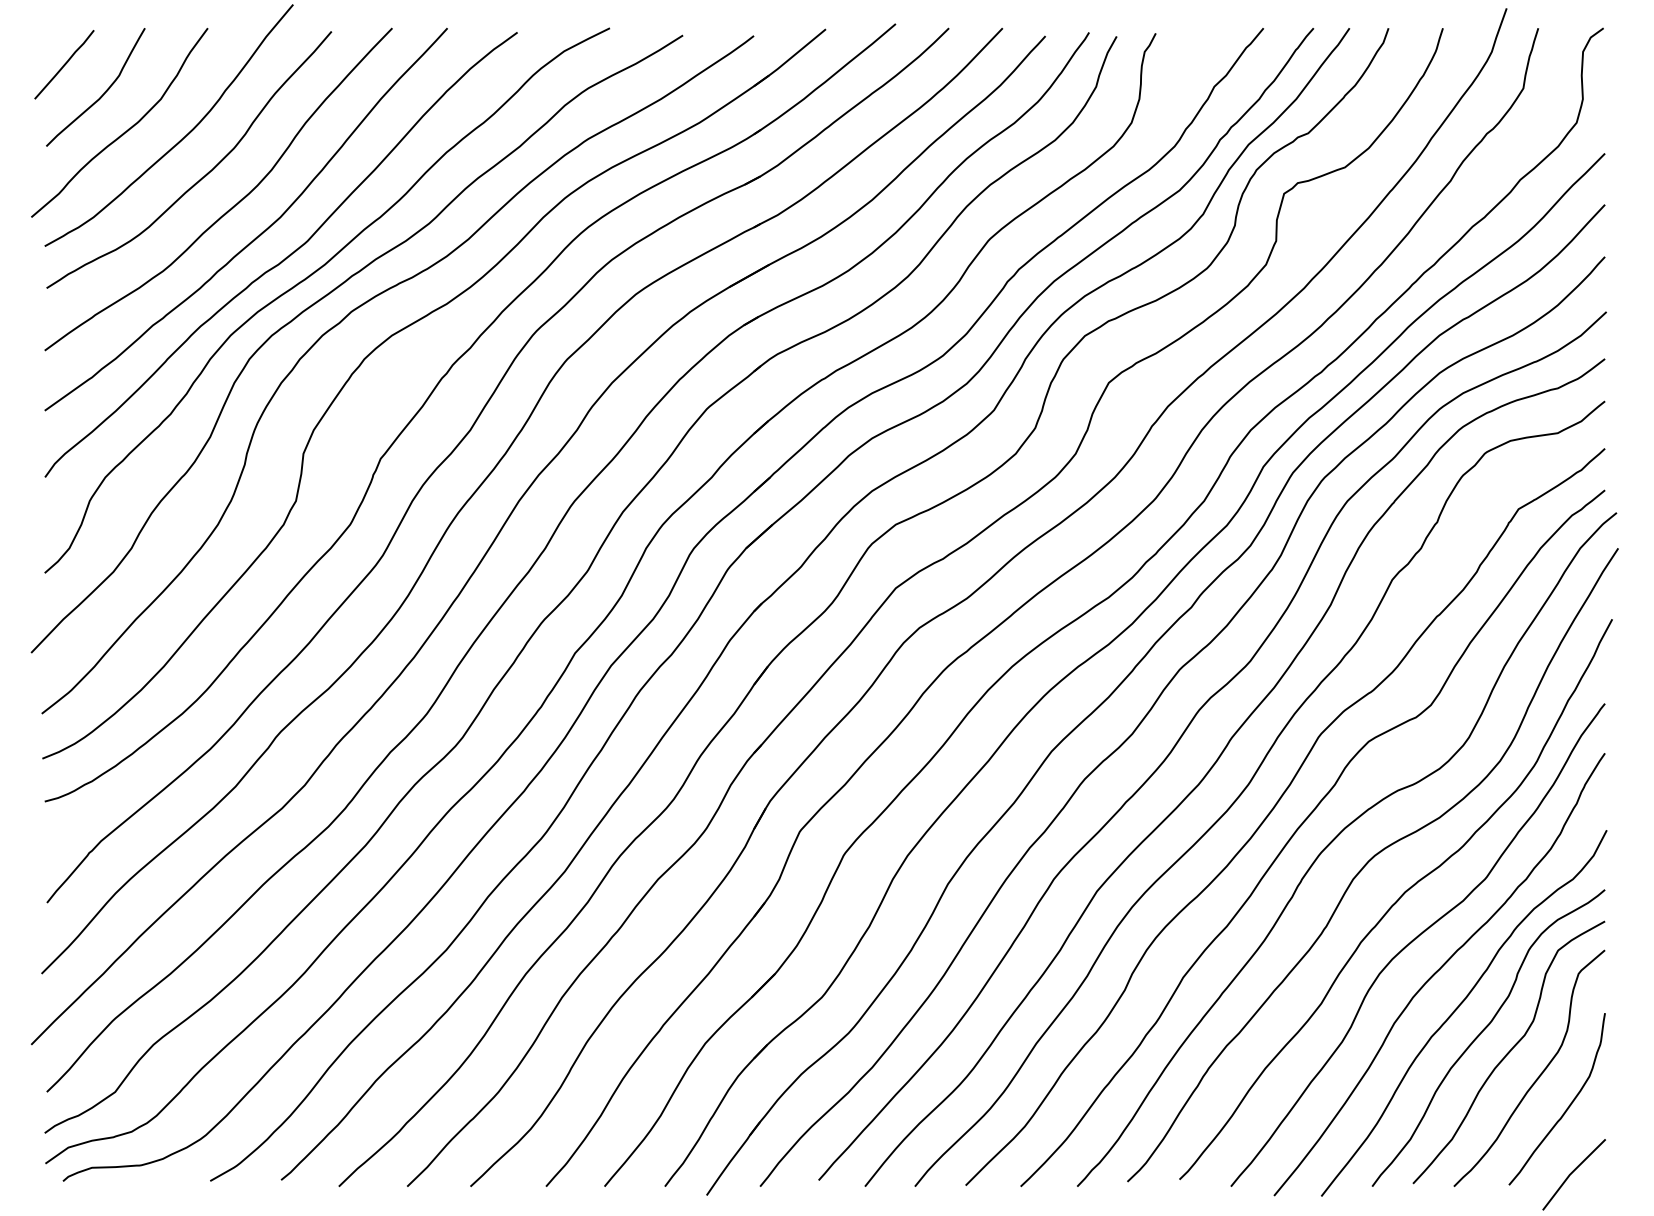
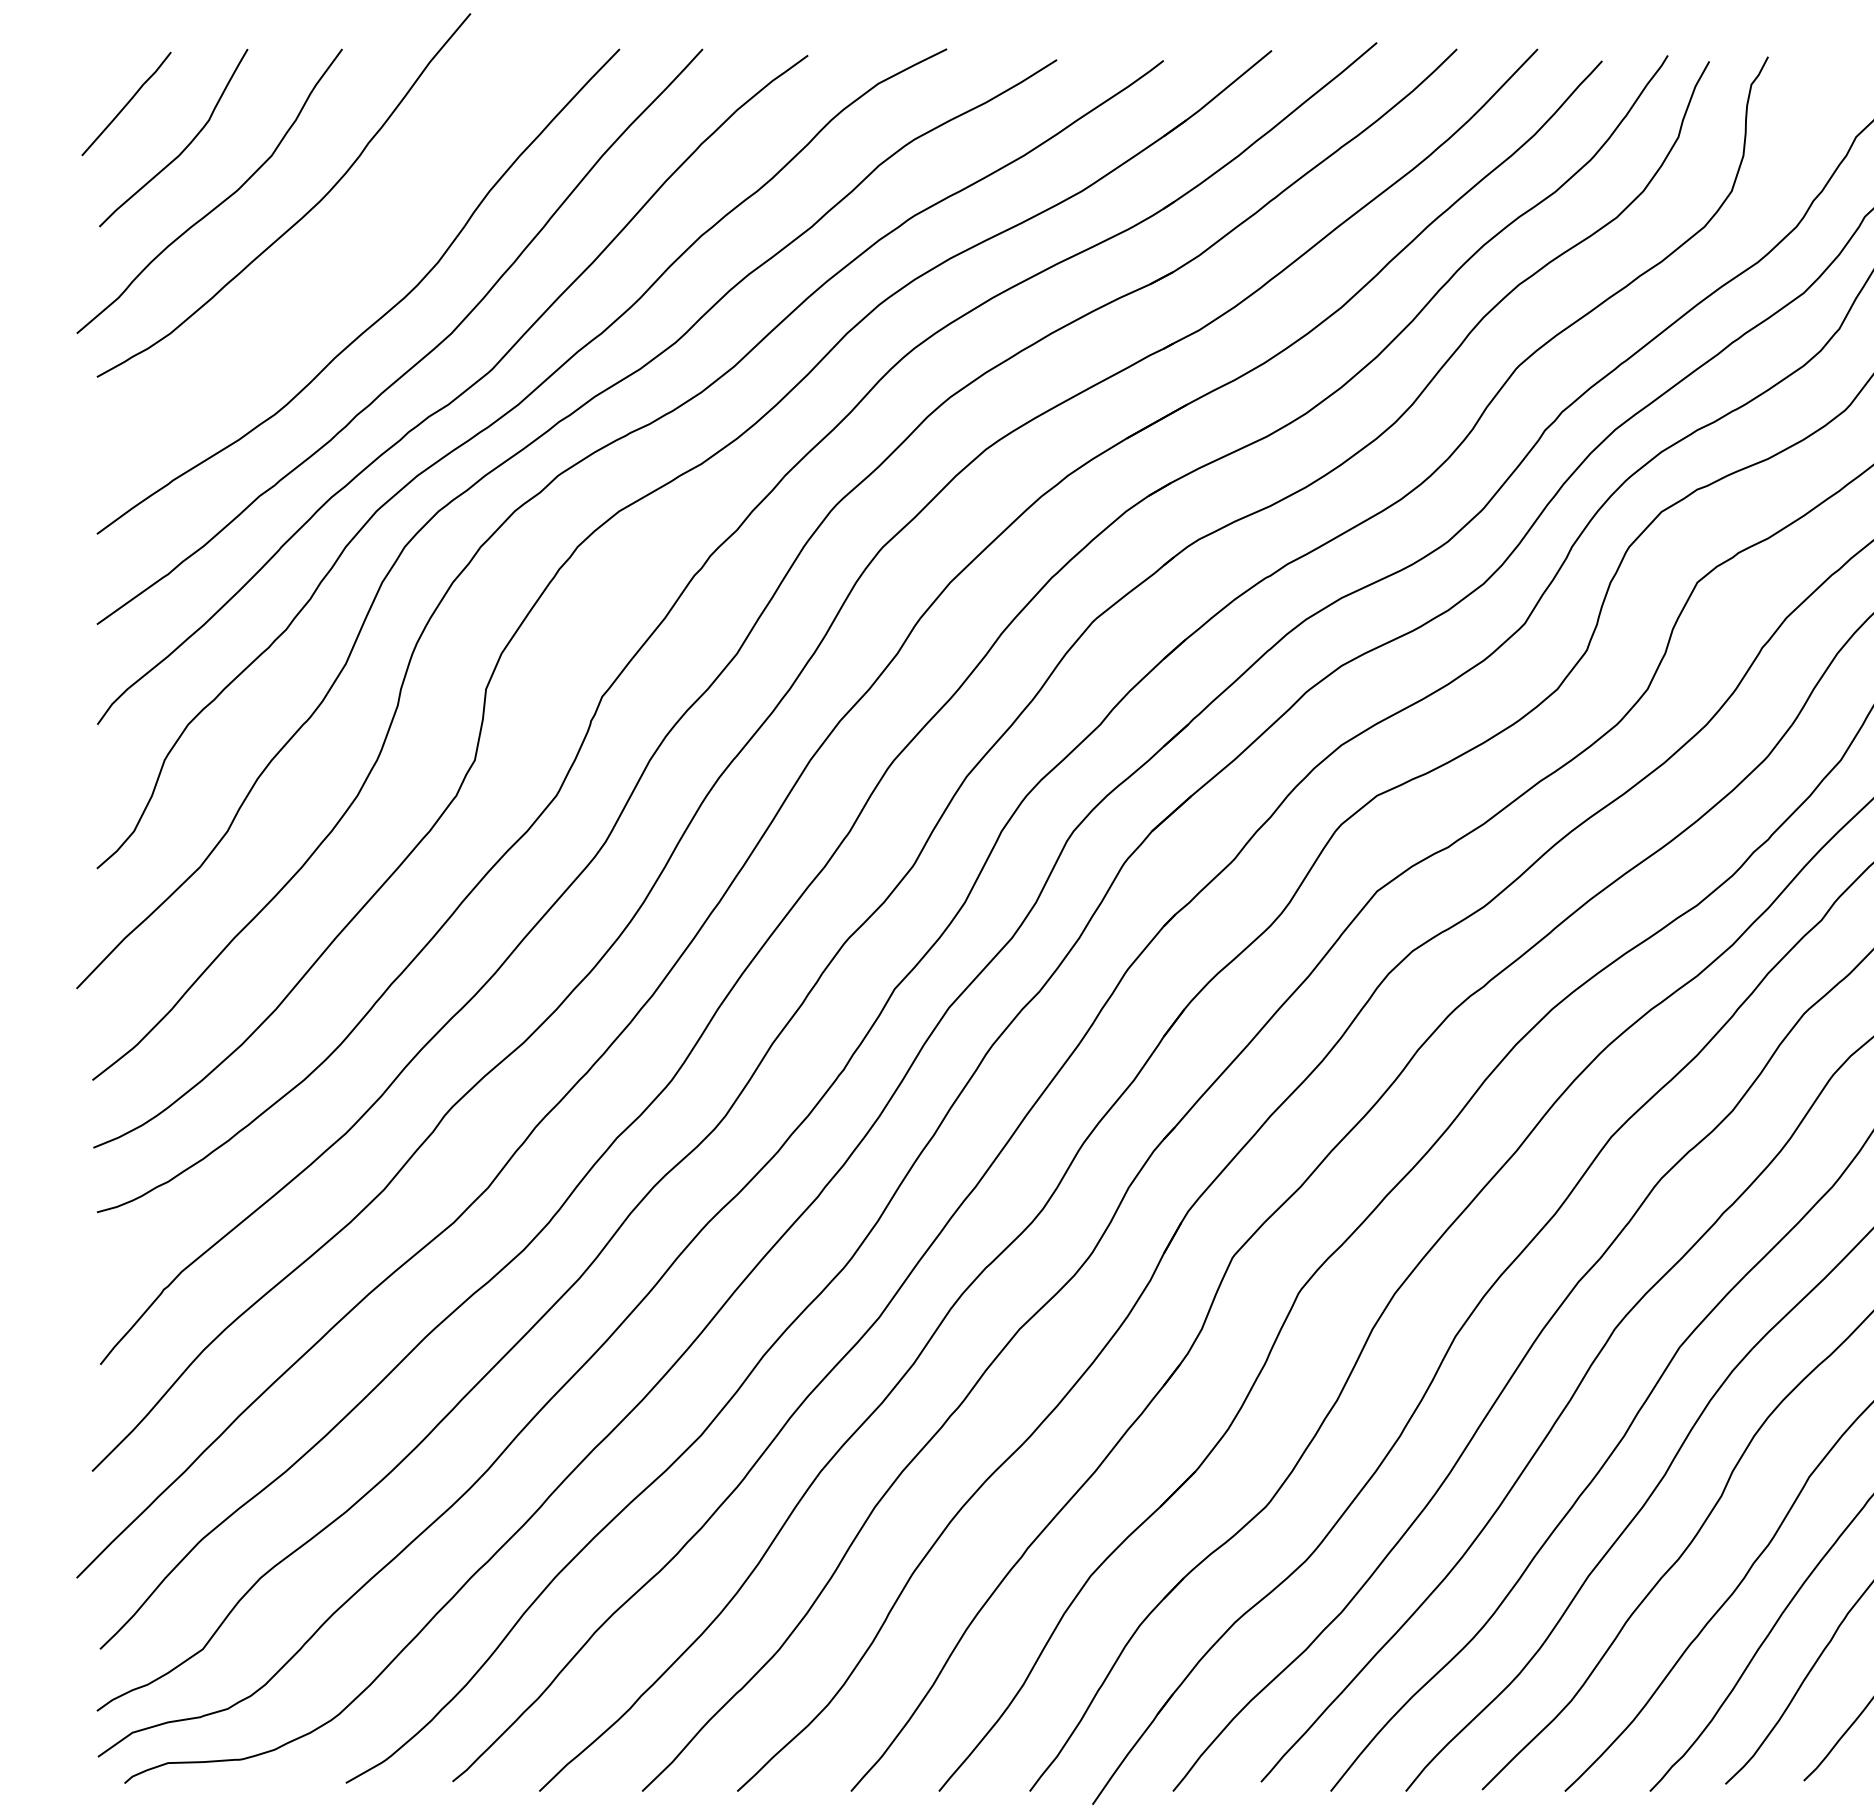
curve: (201, 177) -> (332, 273), removed

